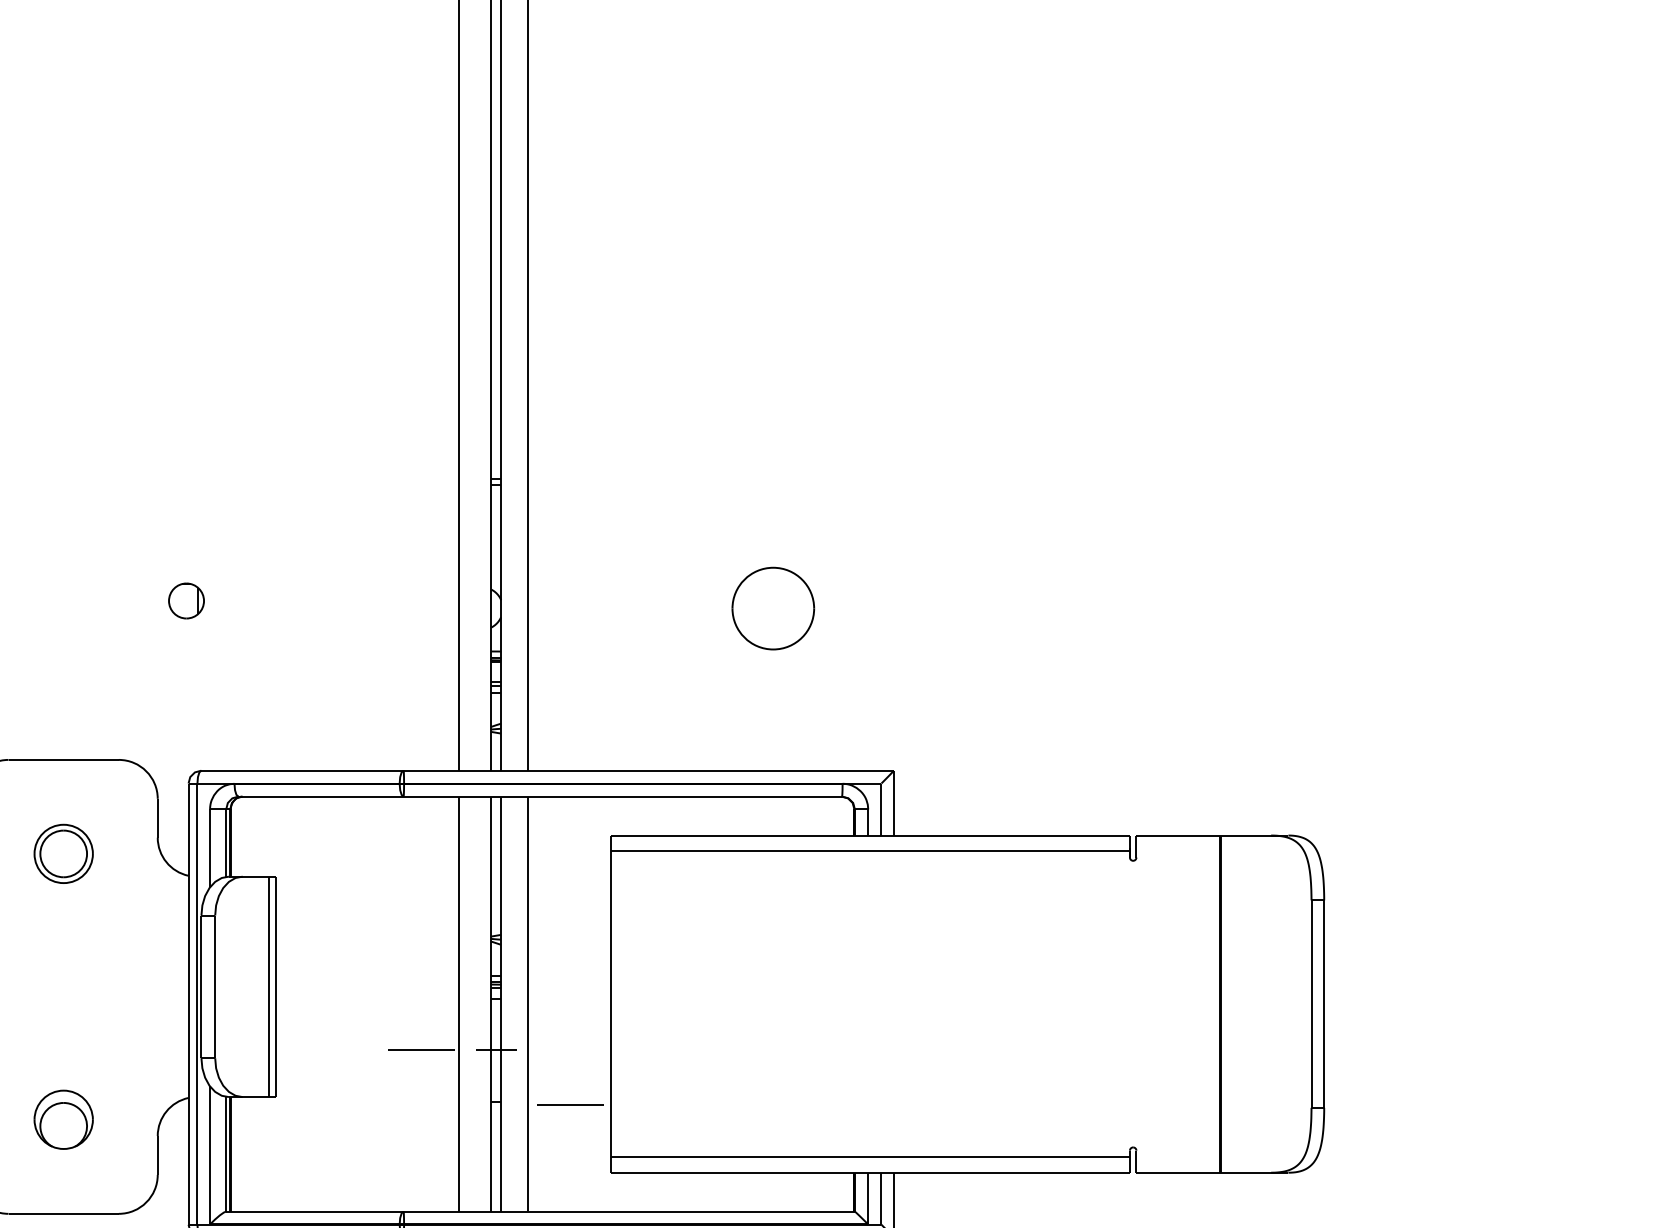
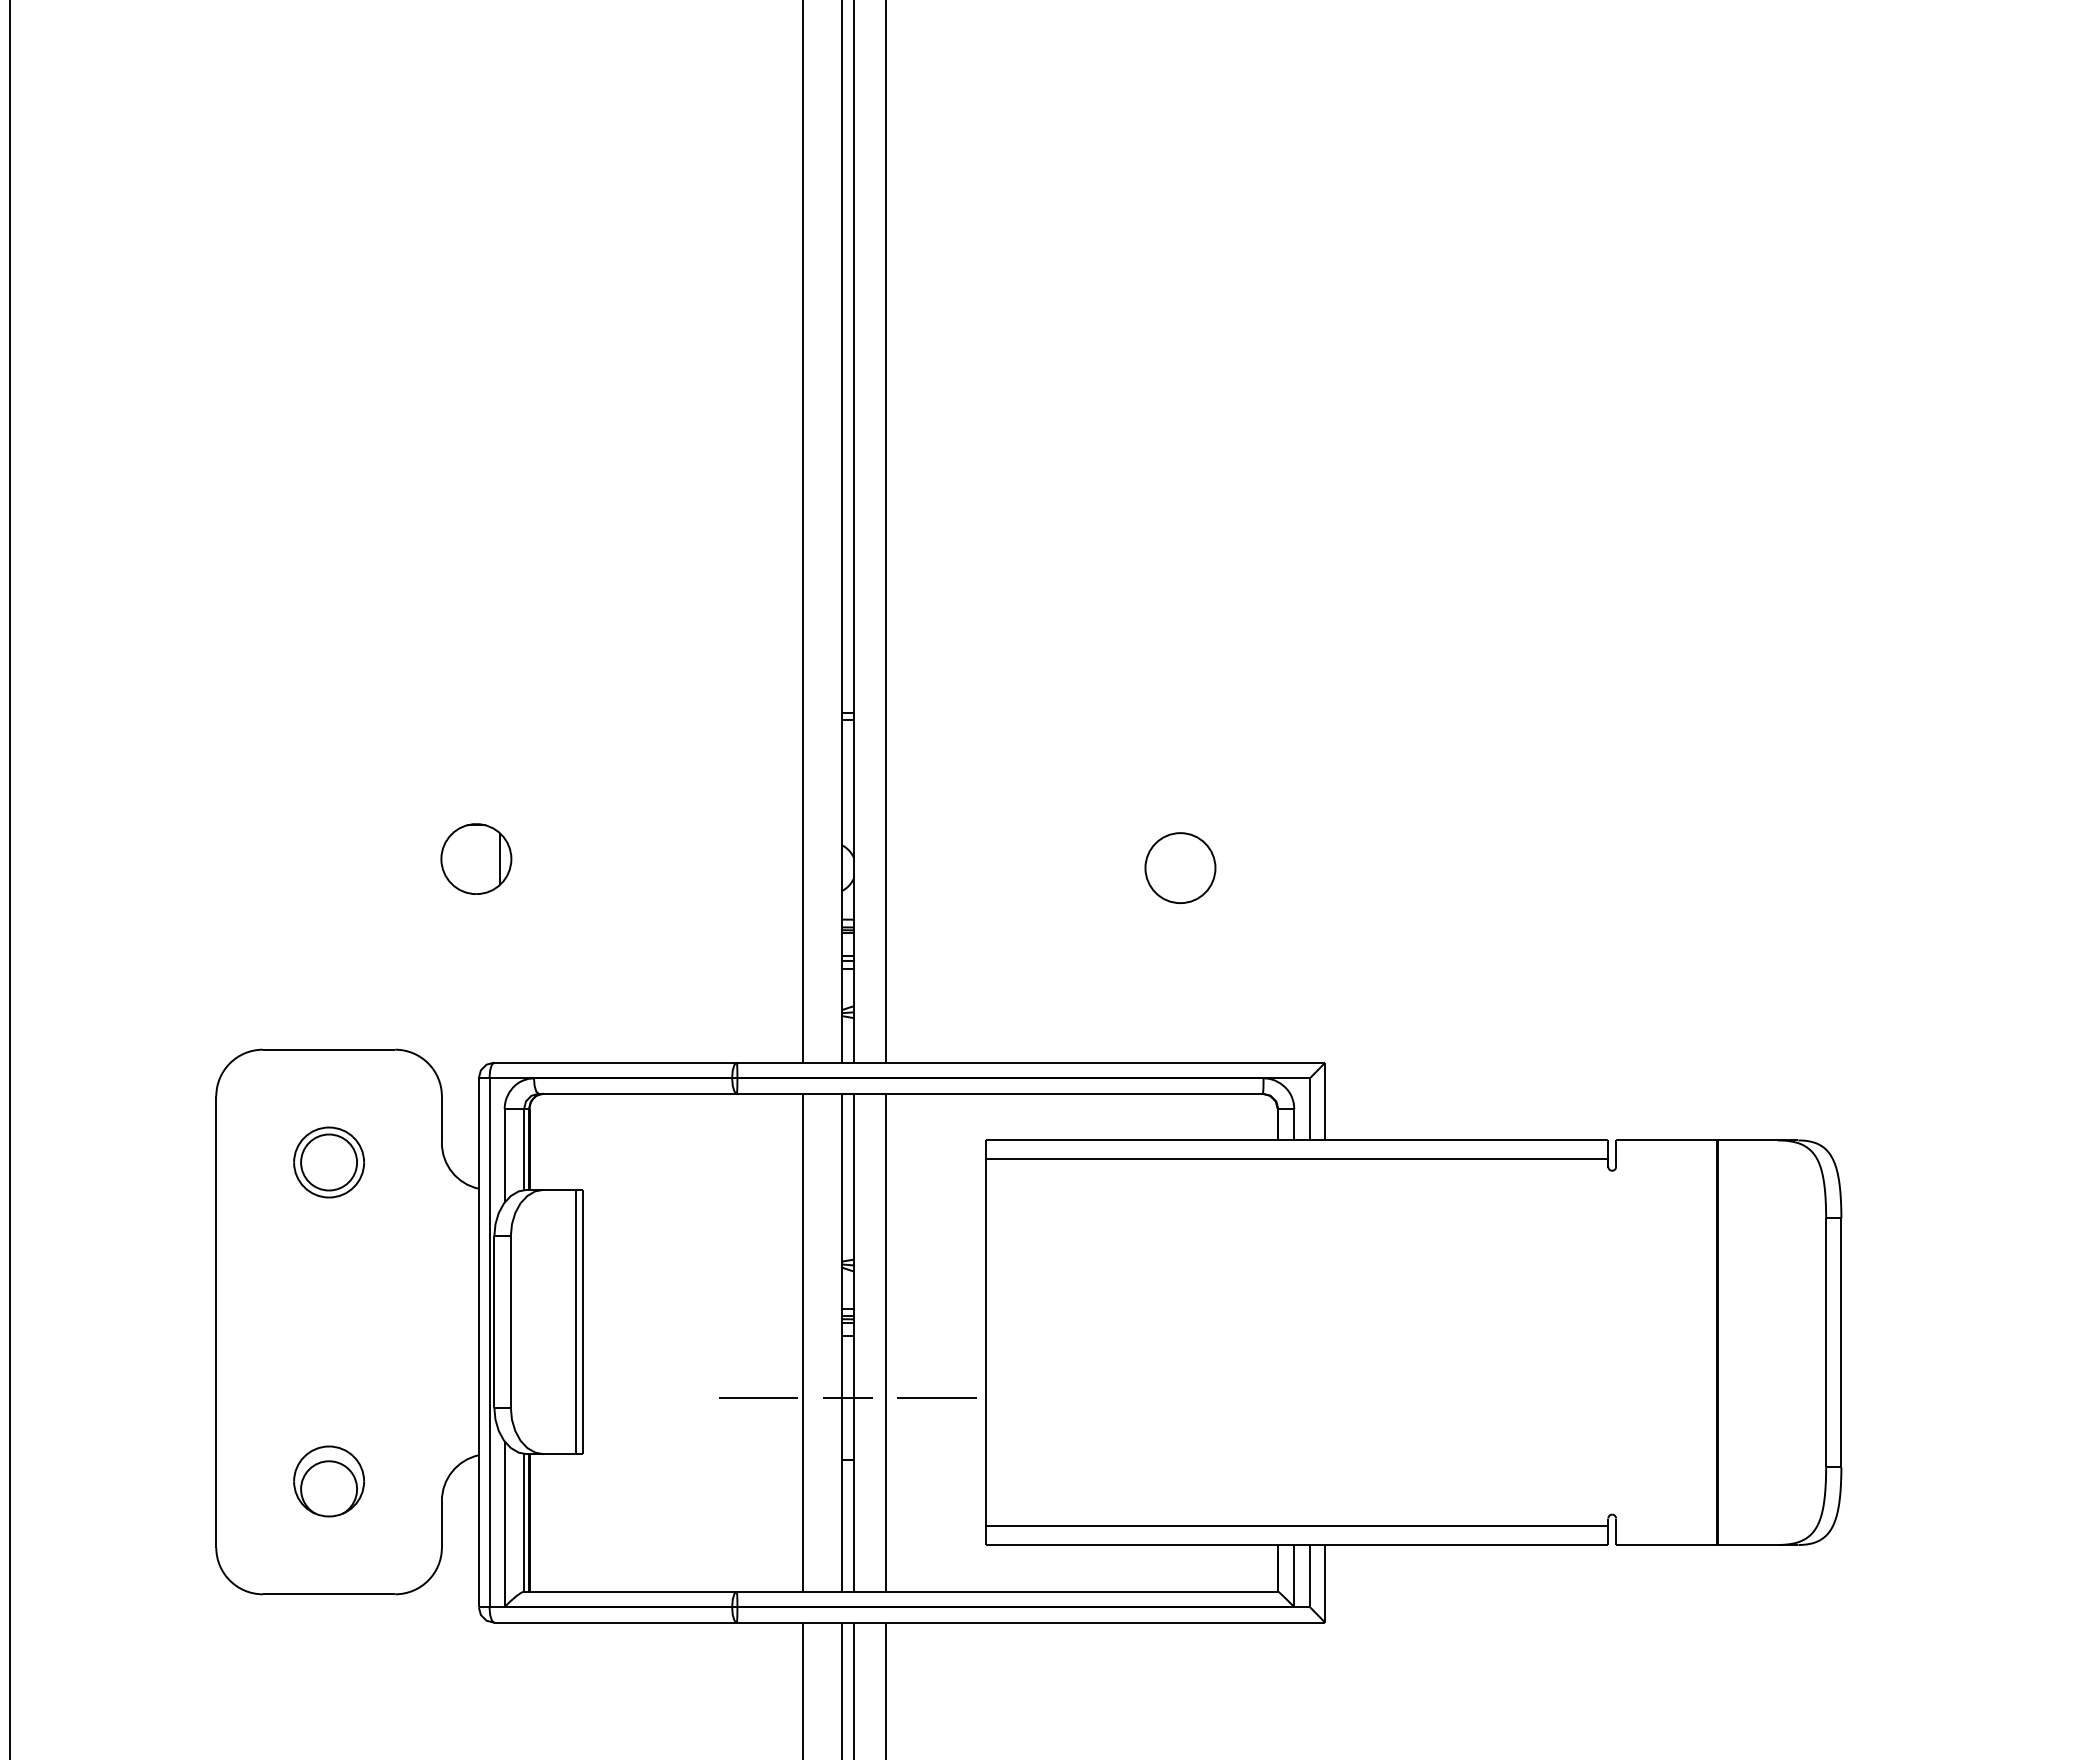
part: (186, 600) -> (476, 858), size x1.67
part: (773, 608) -> (1180, 867), size x0.71
line: (569, 1104) -> (936, 1397), moved

